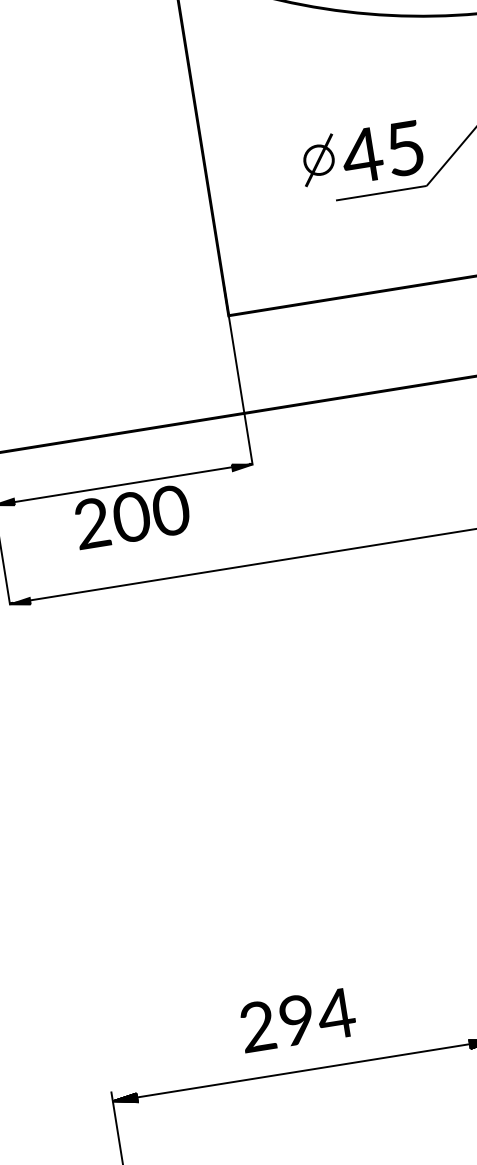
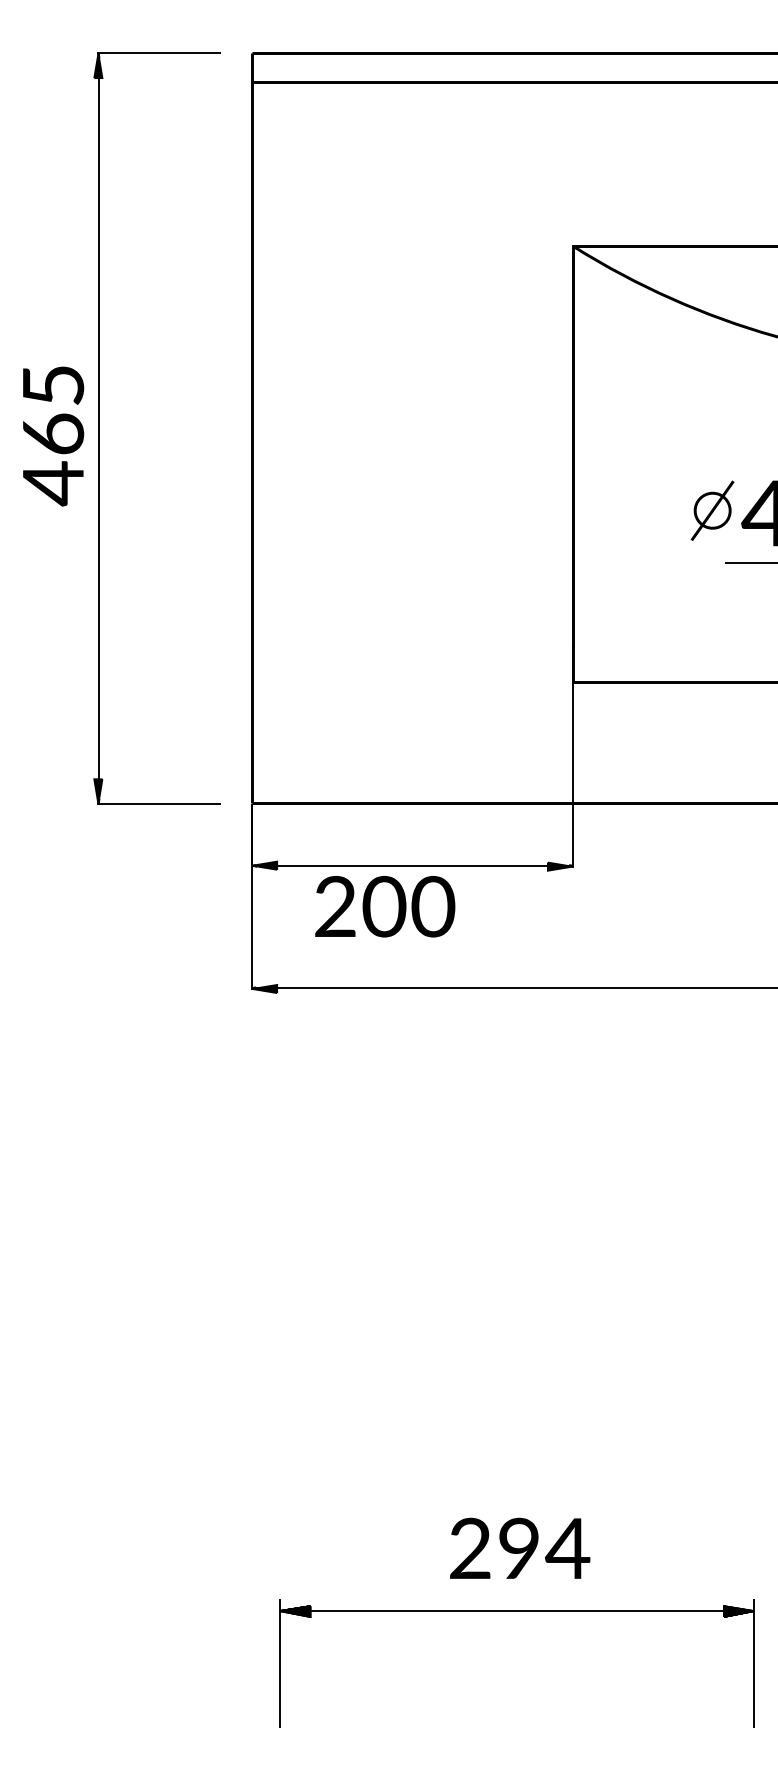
text: (132, 516) -> (385, 906), moved

